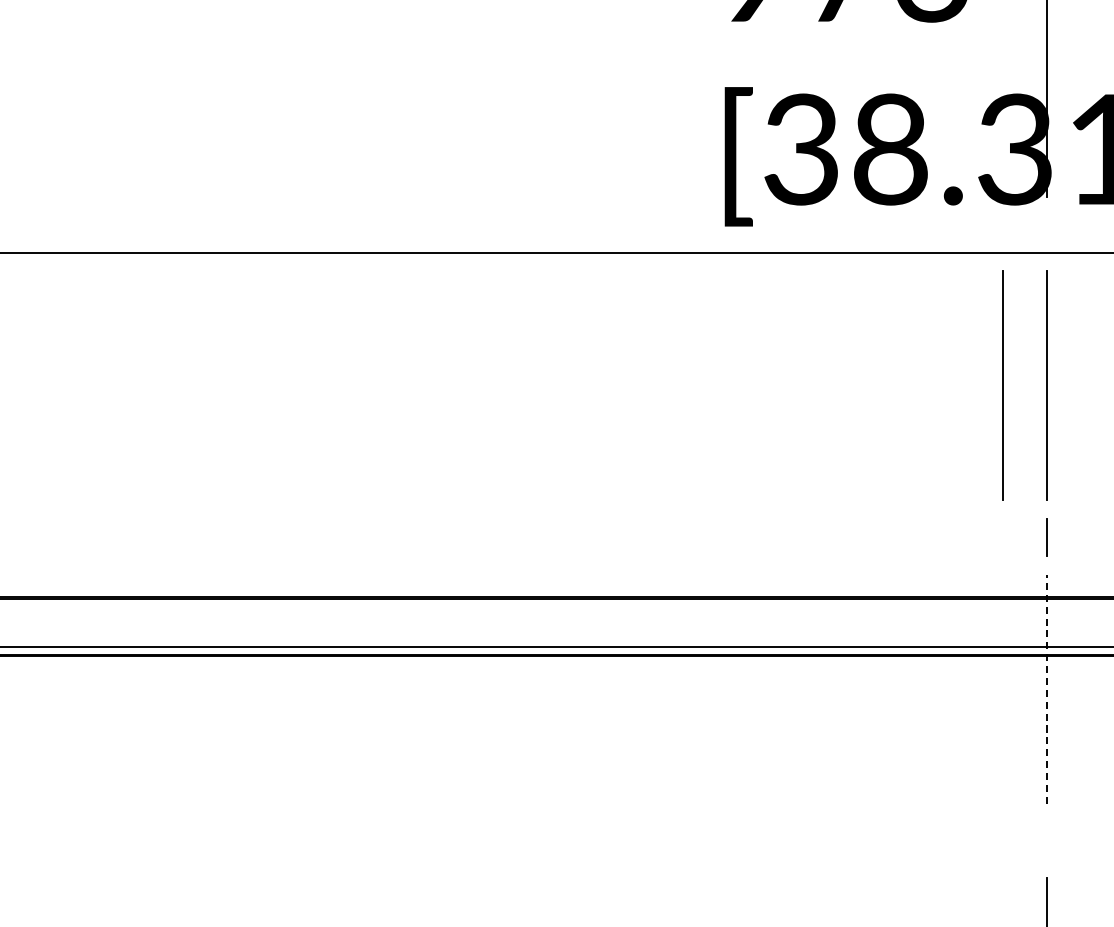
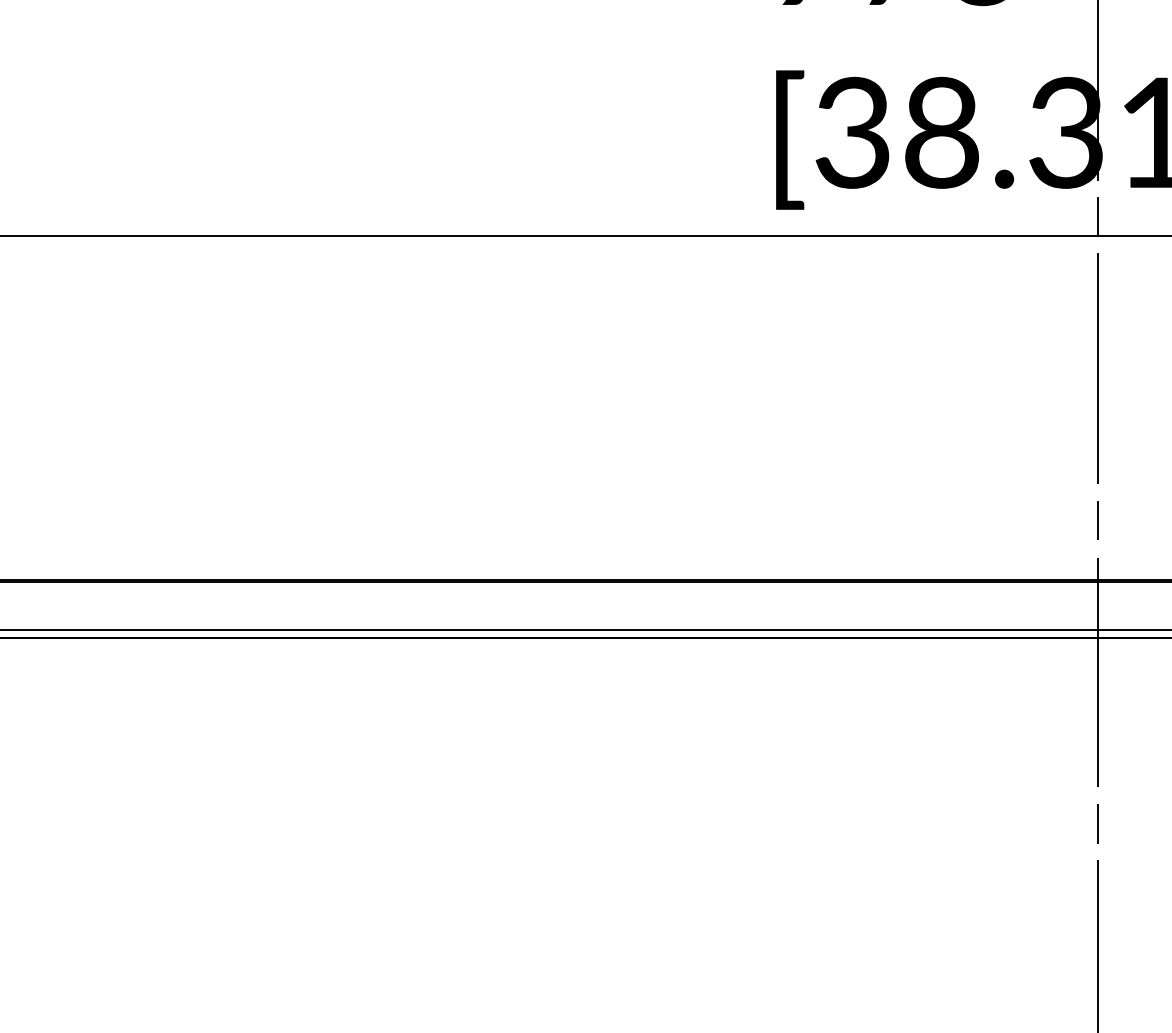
line: (1046, 233) -> (1097, 216), added
line: (1002, 385) -> (1053, 368), removed
line: (1046, 687) -> (1097, 670), dashed -> solid
line: (1046, 840) -> (1097, 823), added

